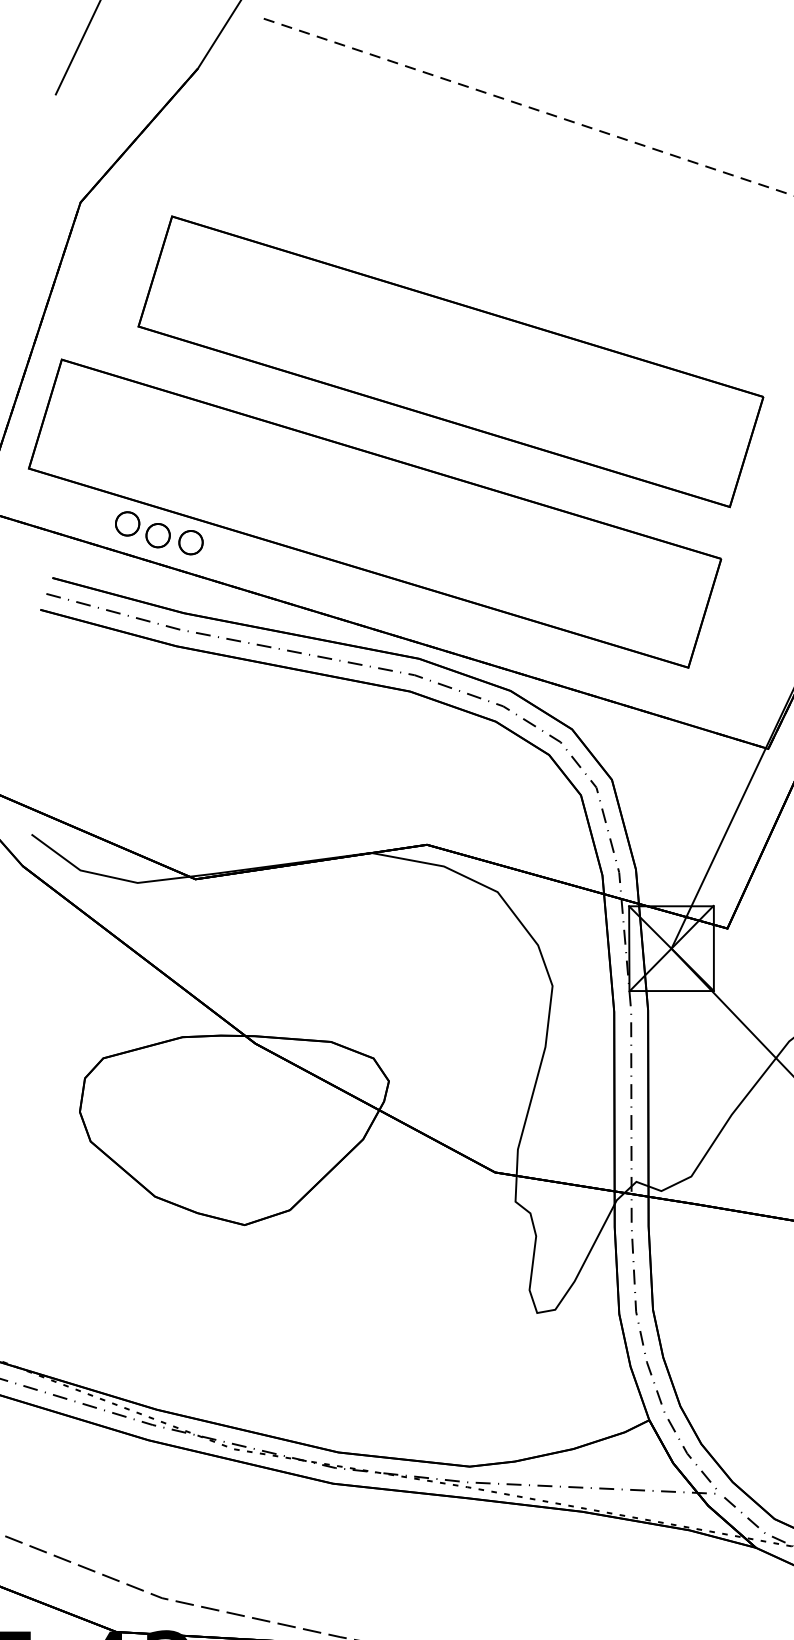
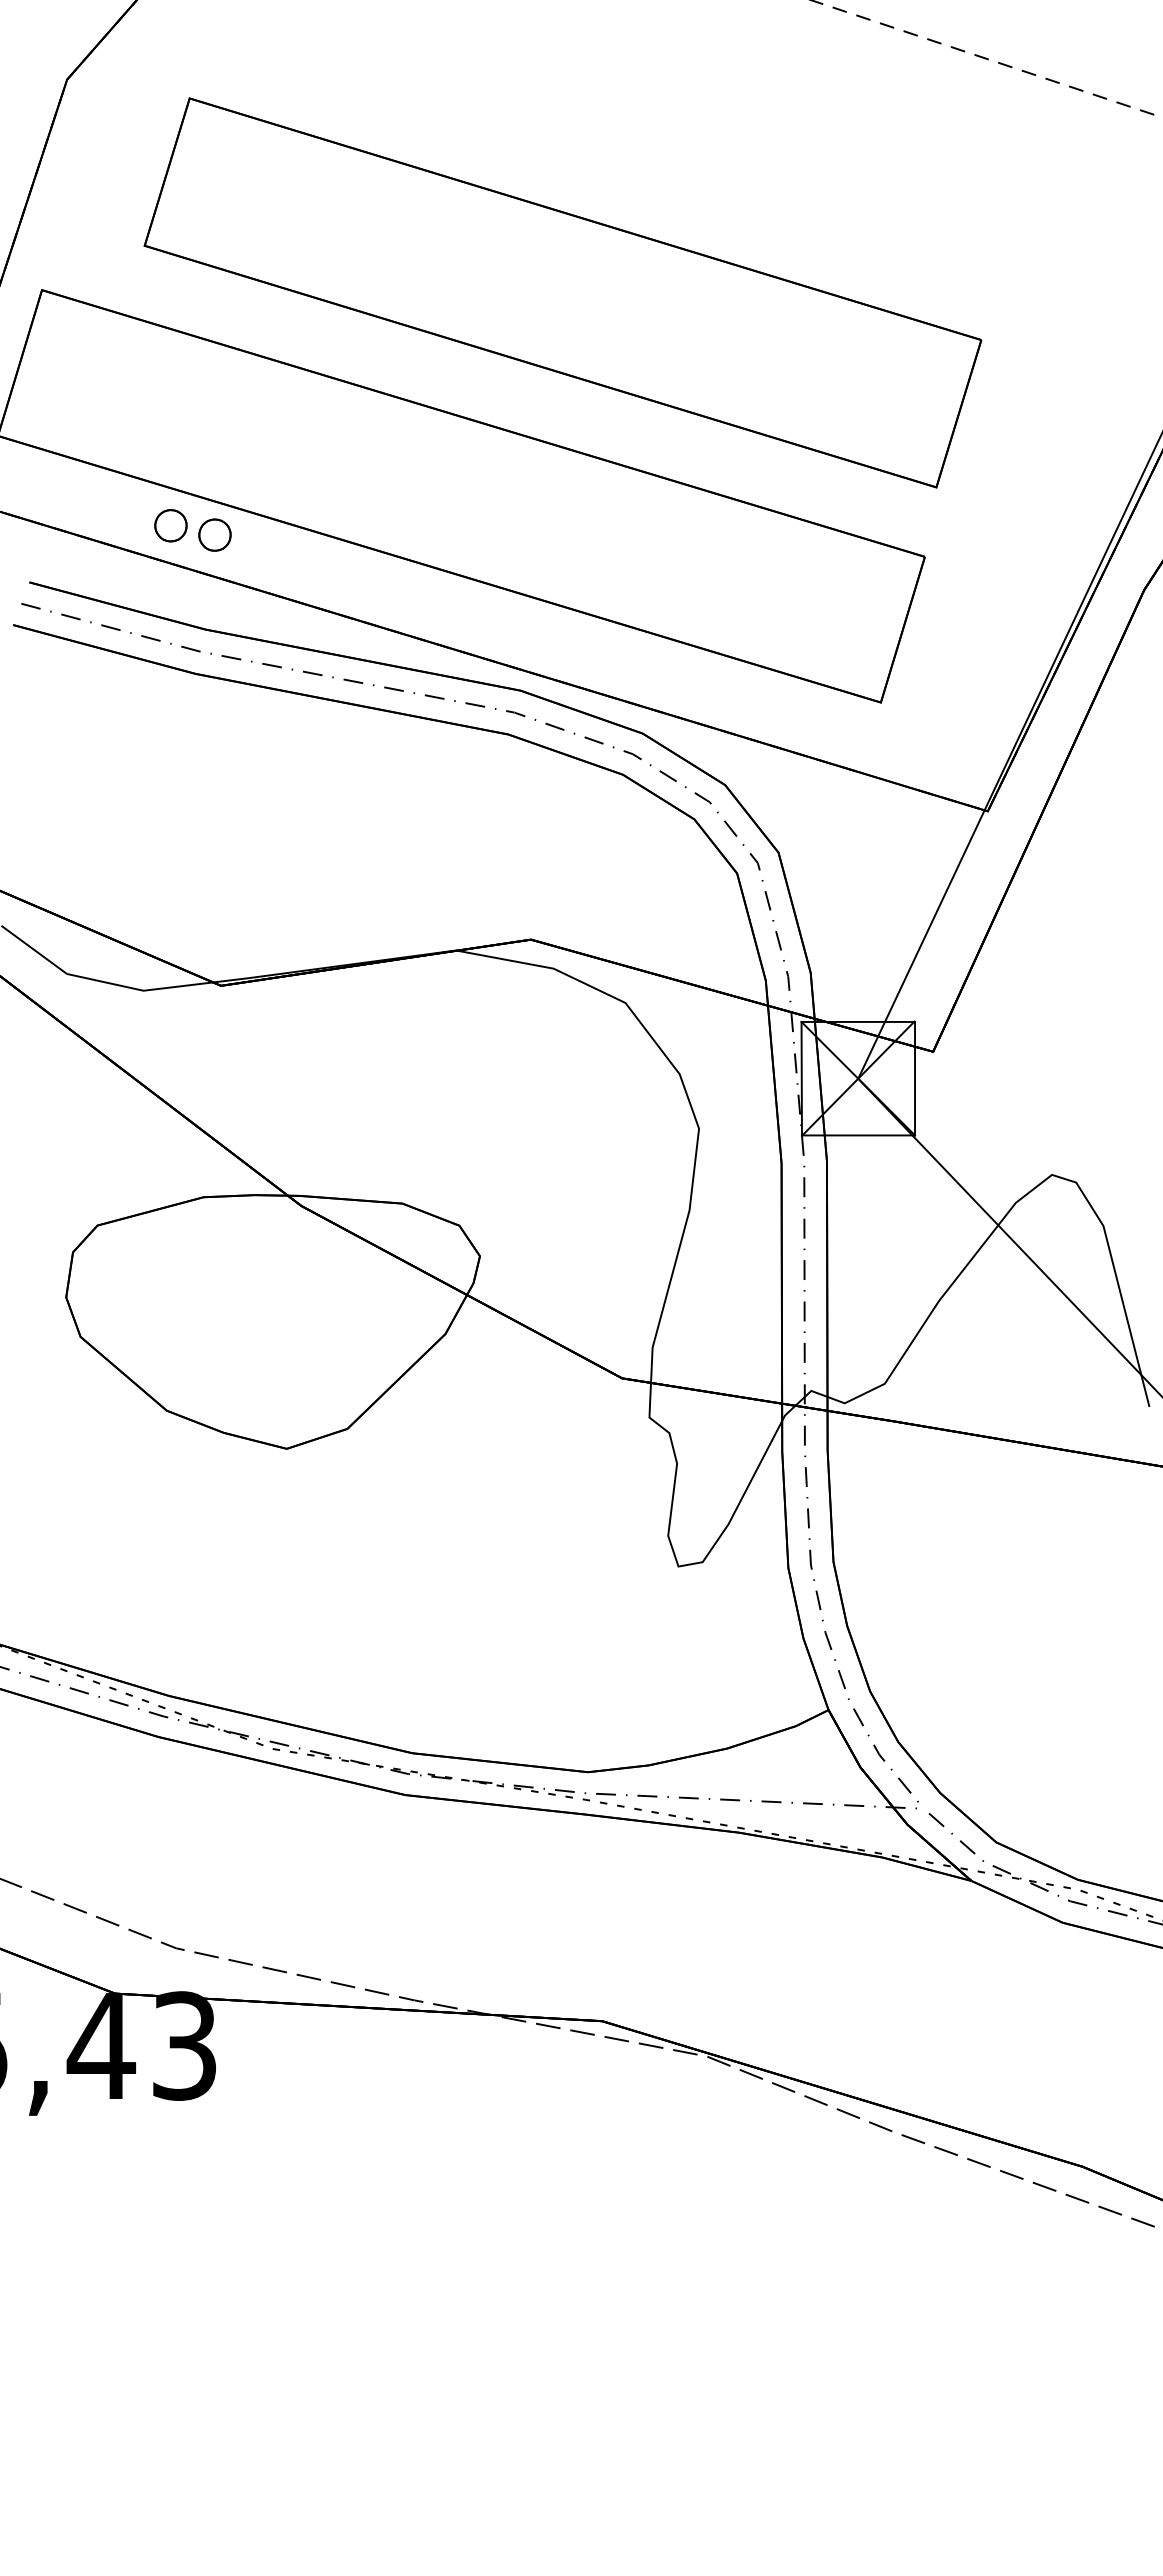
part: (127, 523) -> (129, 509), removed

